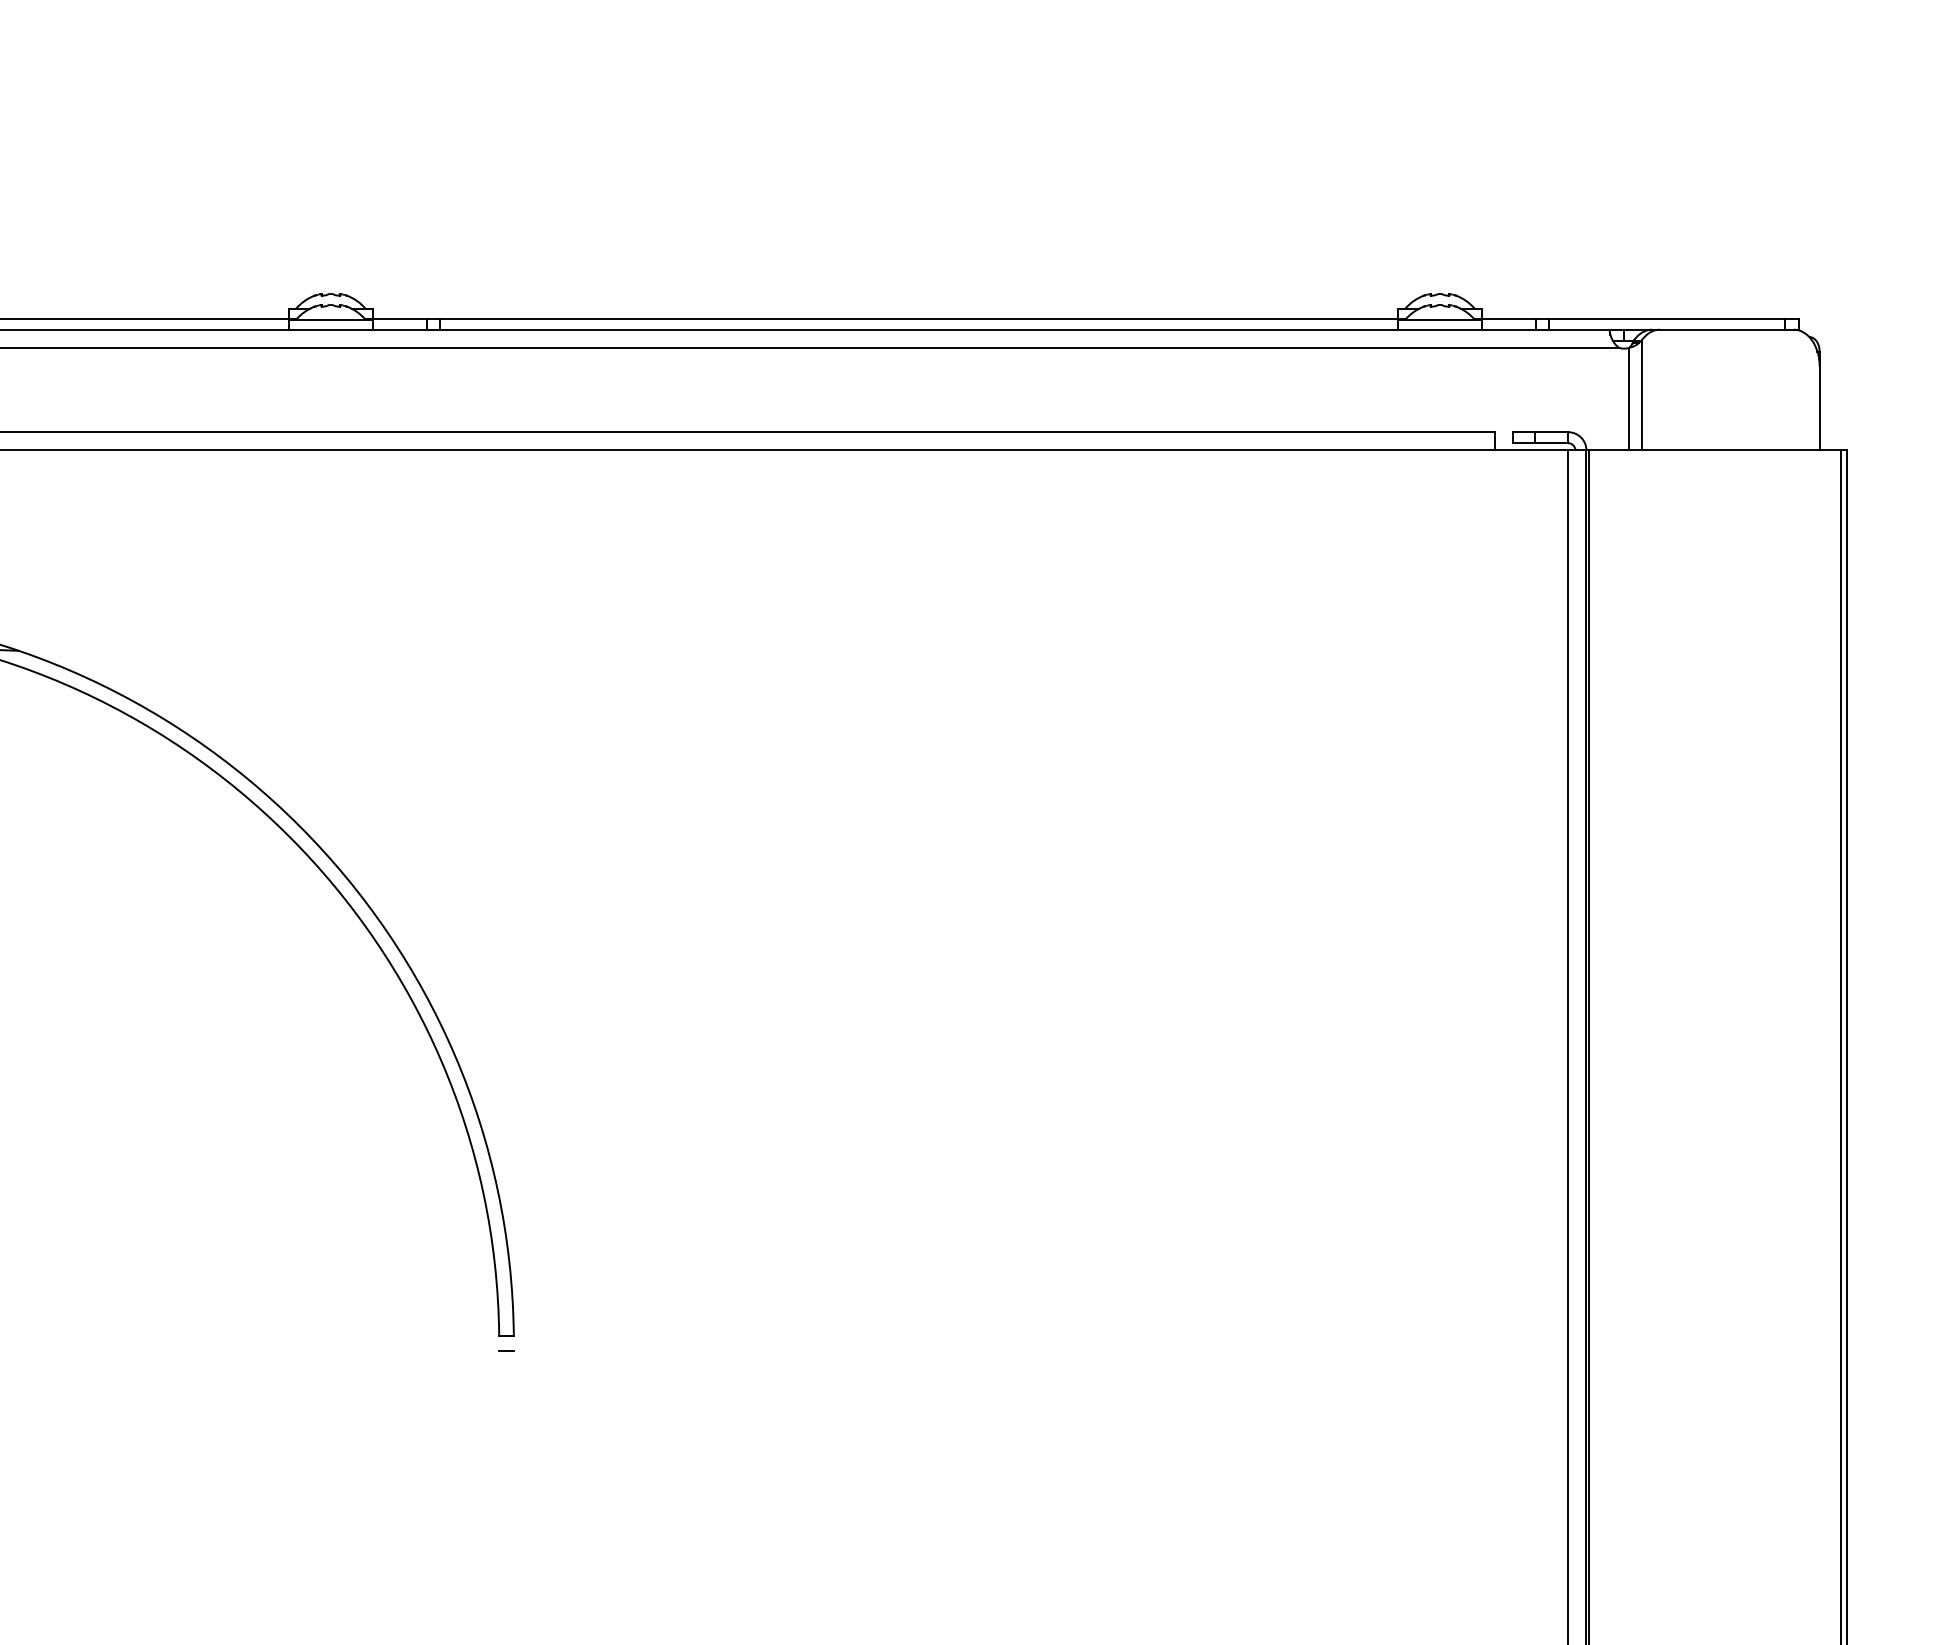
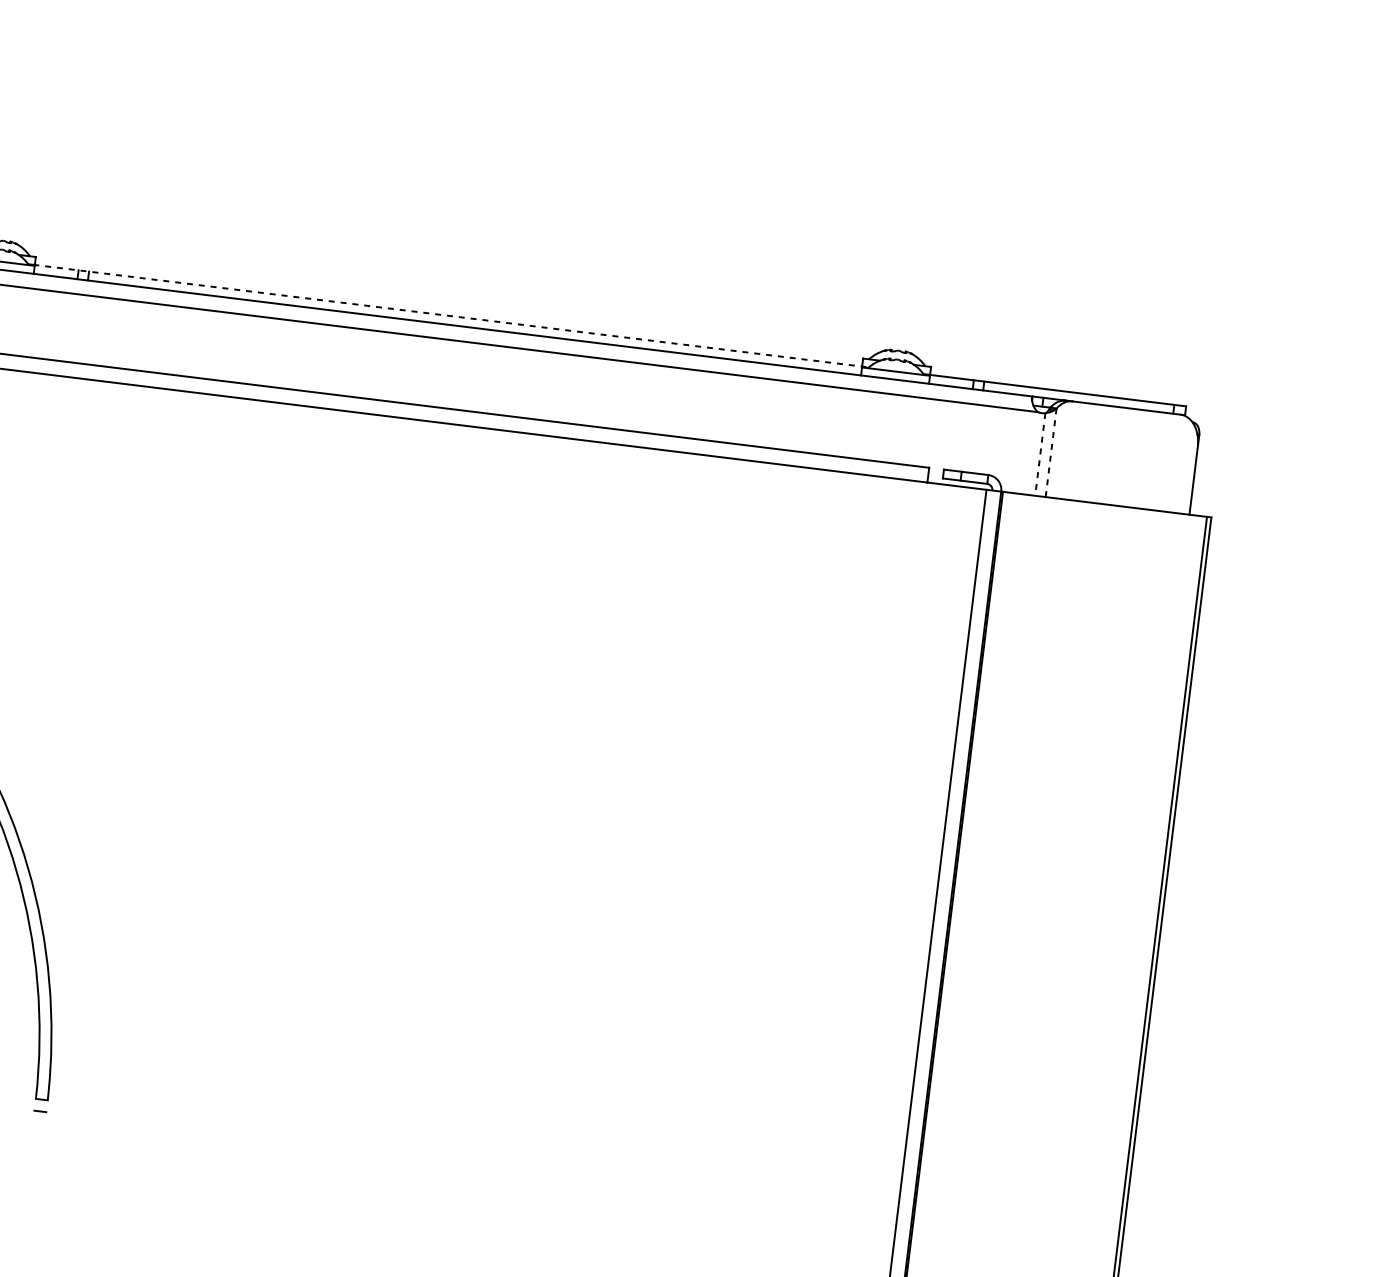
line: (888, 318) -> (451, 315), solid -> dashed
line: (1641, 395) -> (1051, 452), solid -> dashed
line: (1628, 399) -> (1040, 454), solid -> dashed

